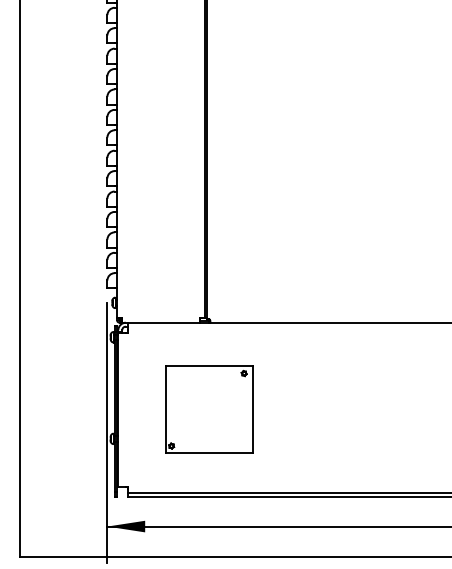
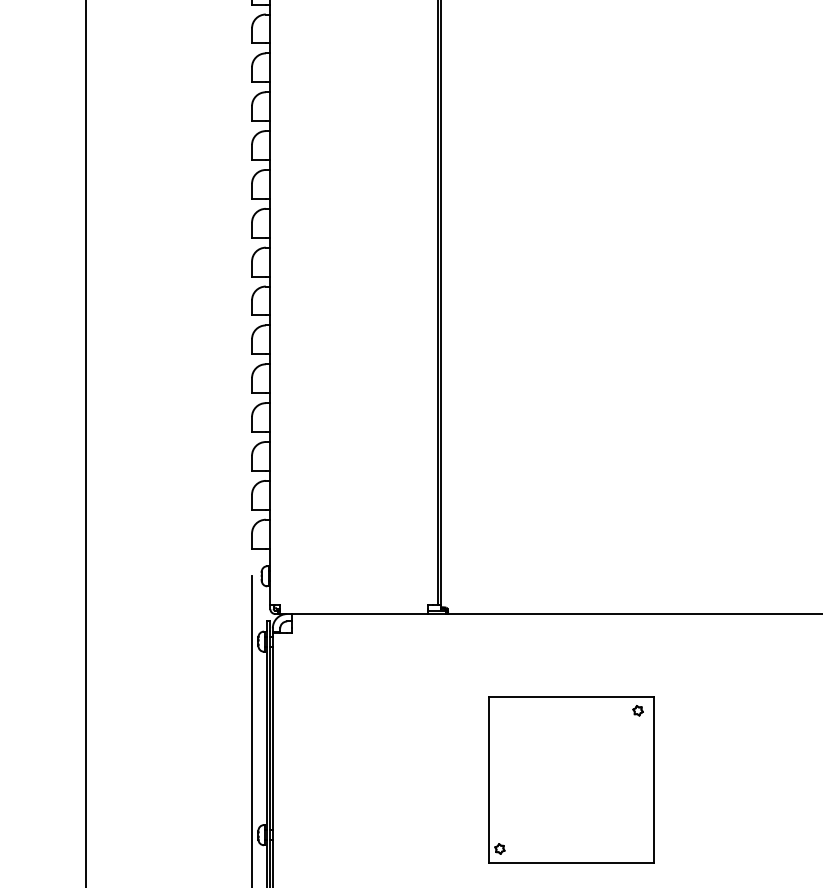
part: (209, 409) -> (572, 779), moved

